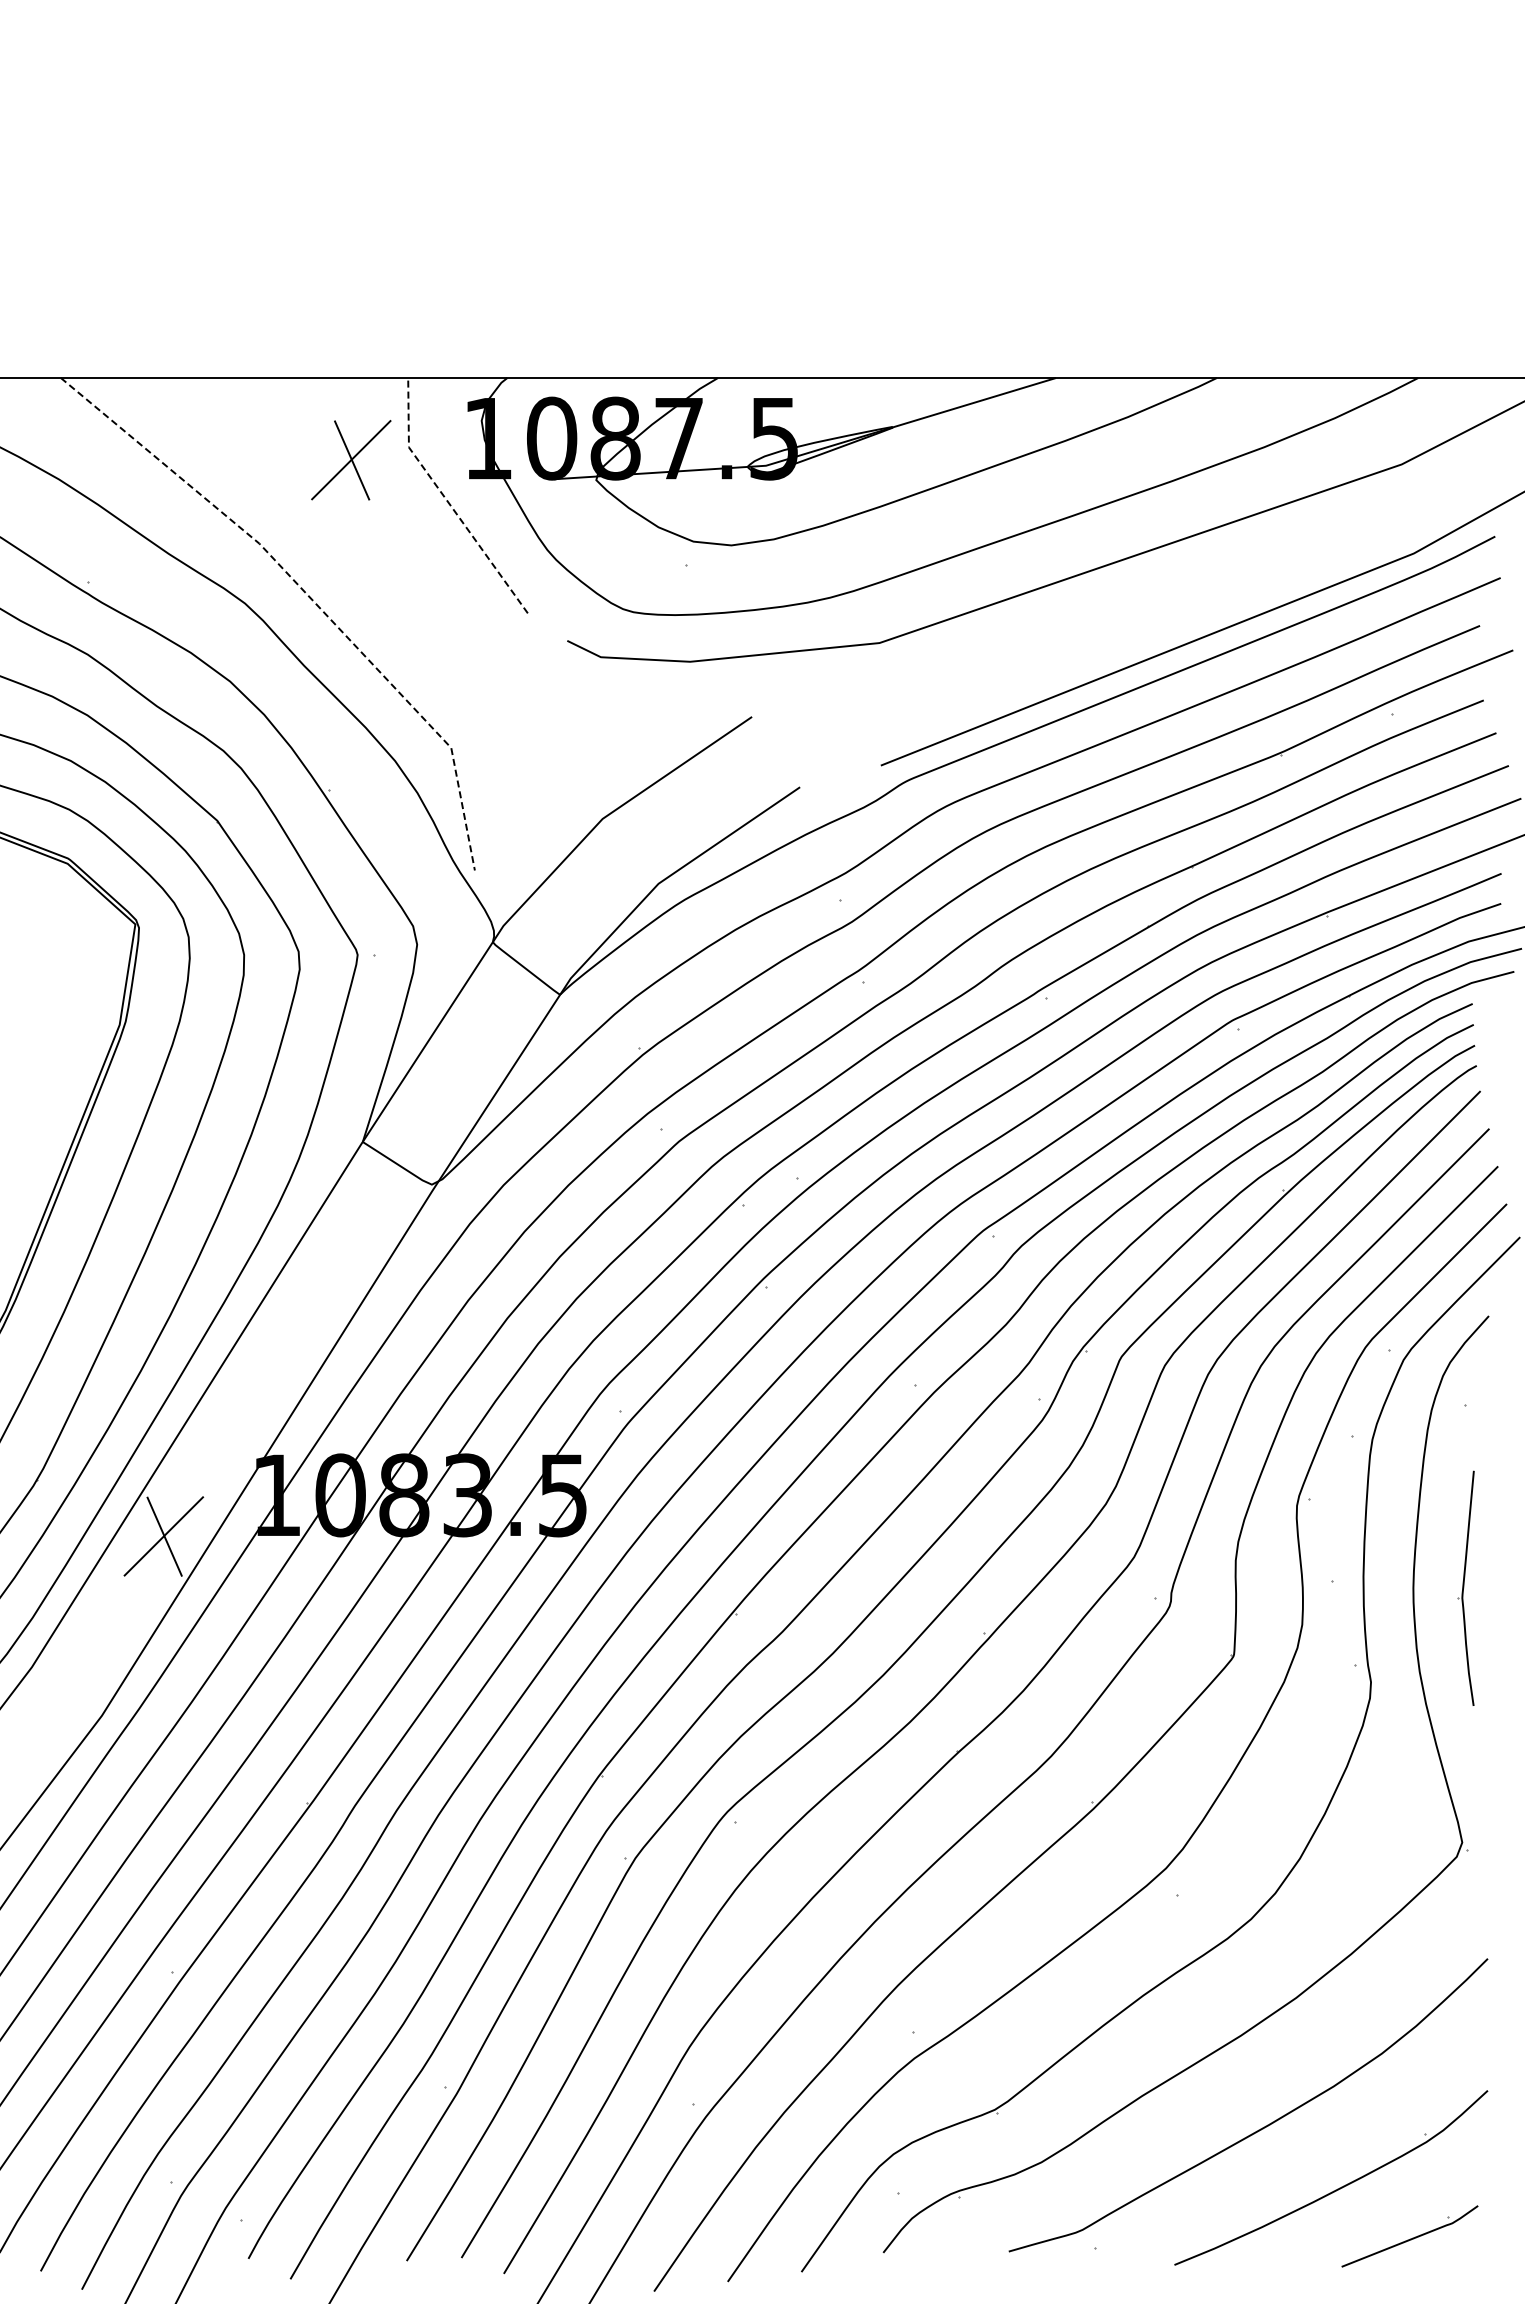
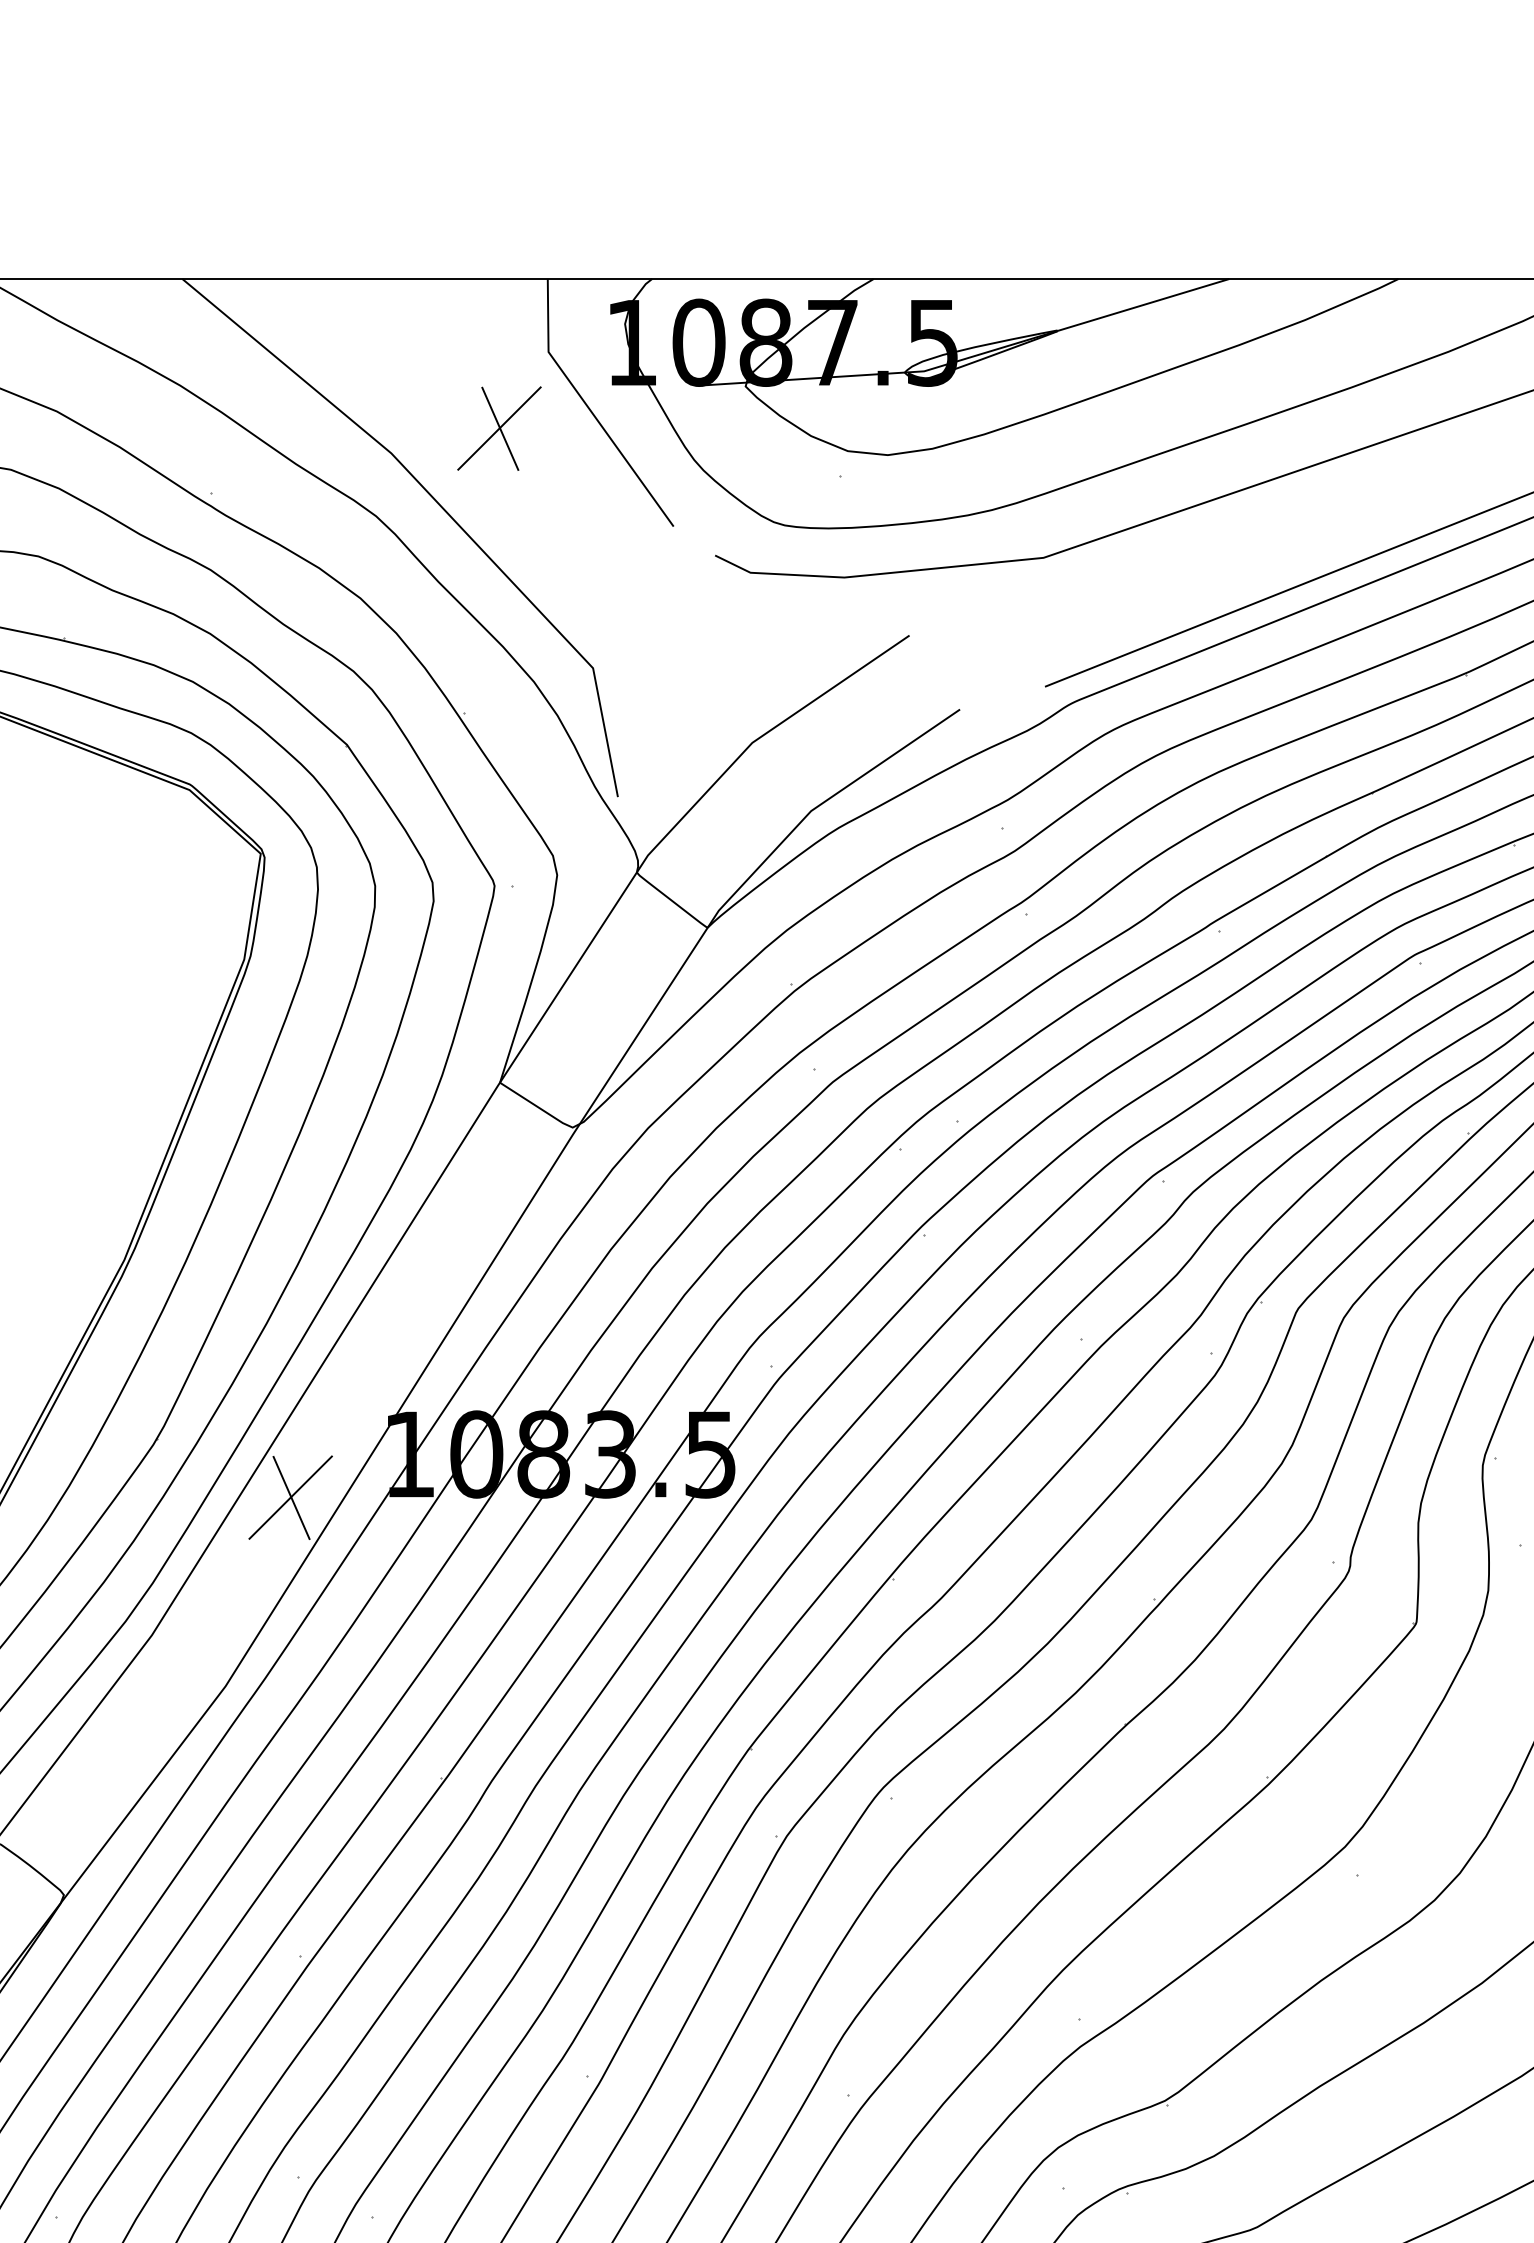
part: (351, 460) -> (499, 428), moved
line: (447, 501) -> (589, 408), dashed -> solid
line: (310, 597) -> (444, 509), dashed -> solid

